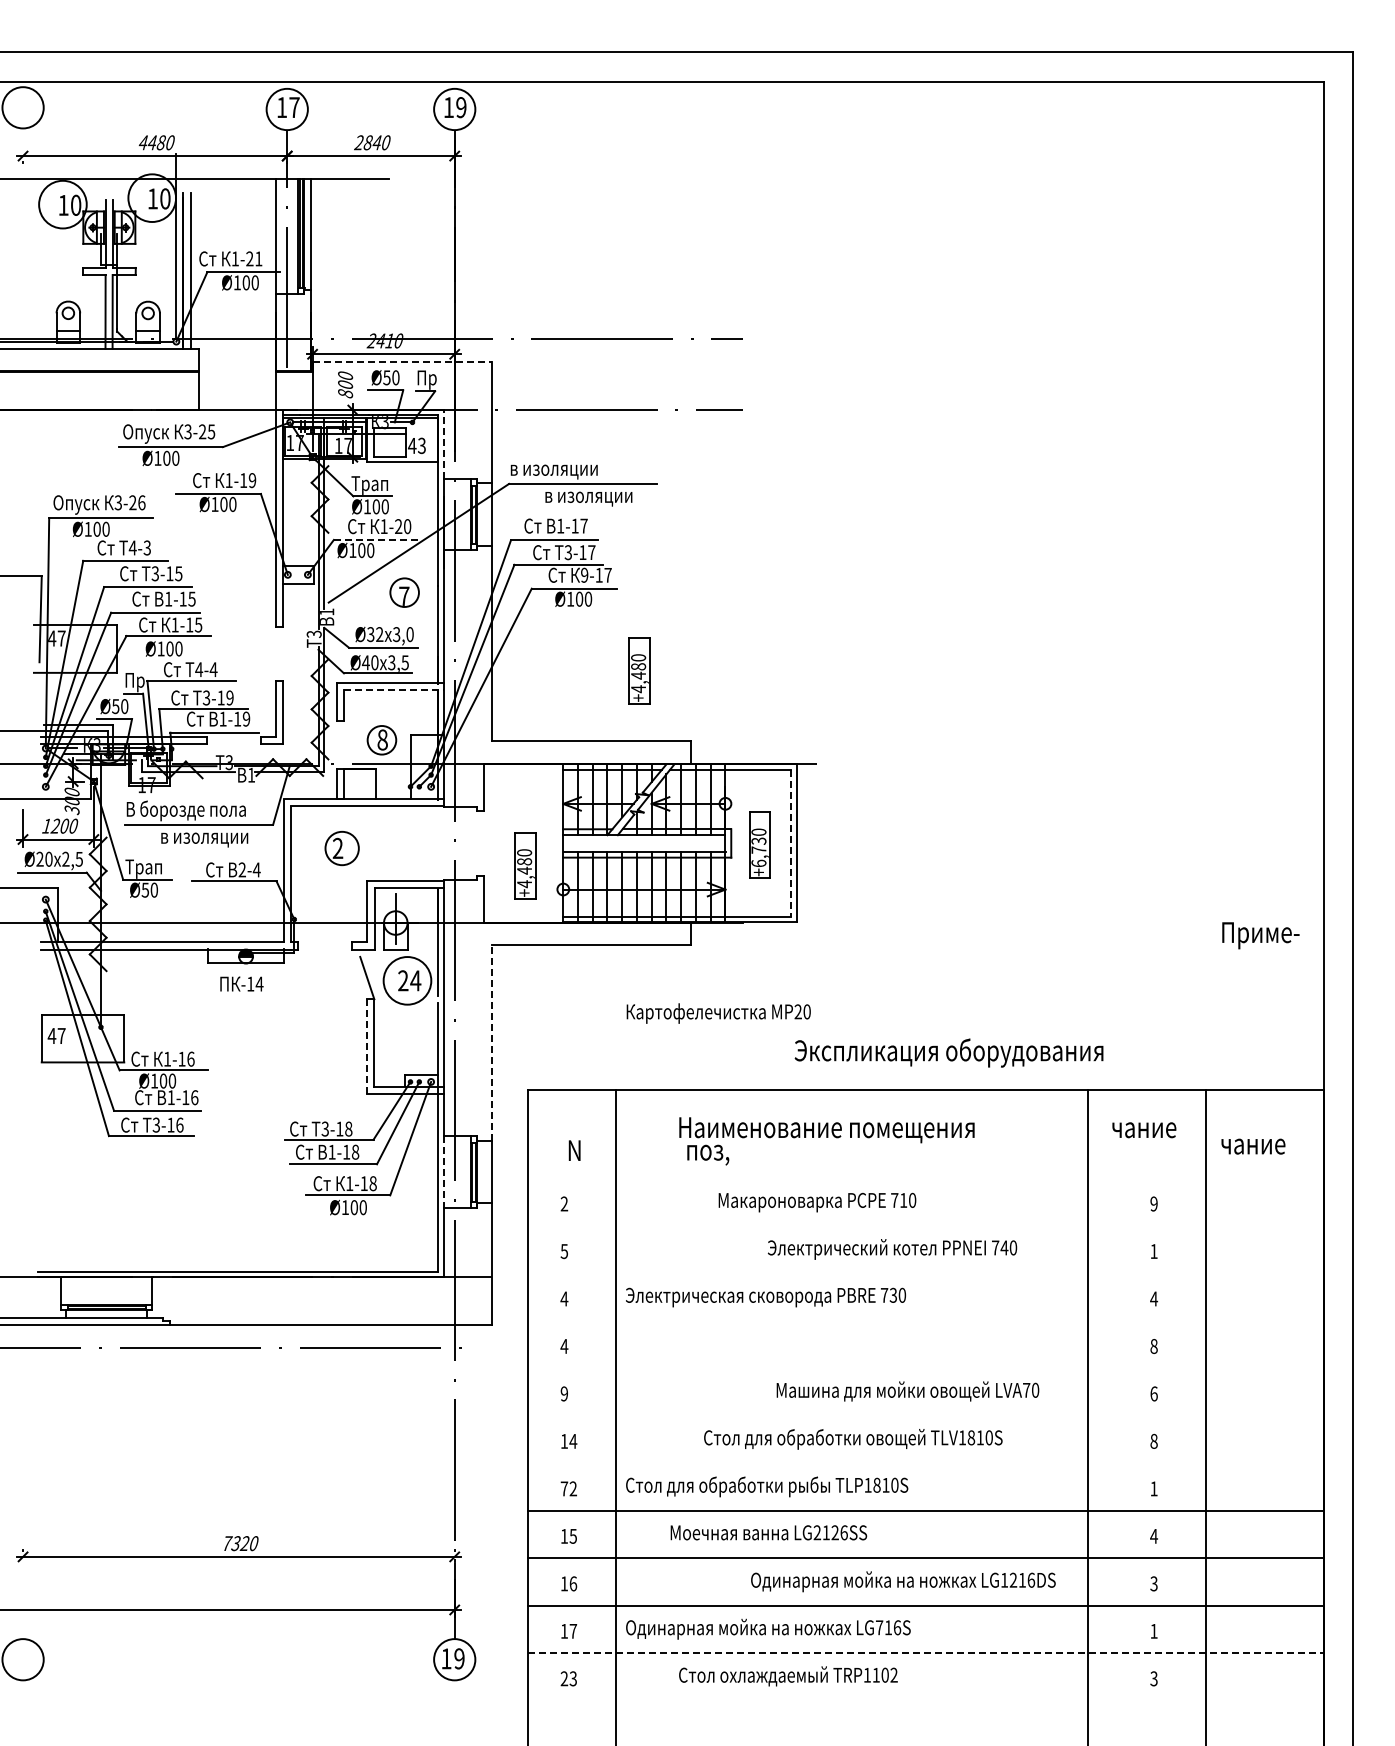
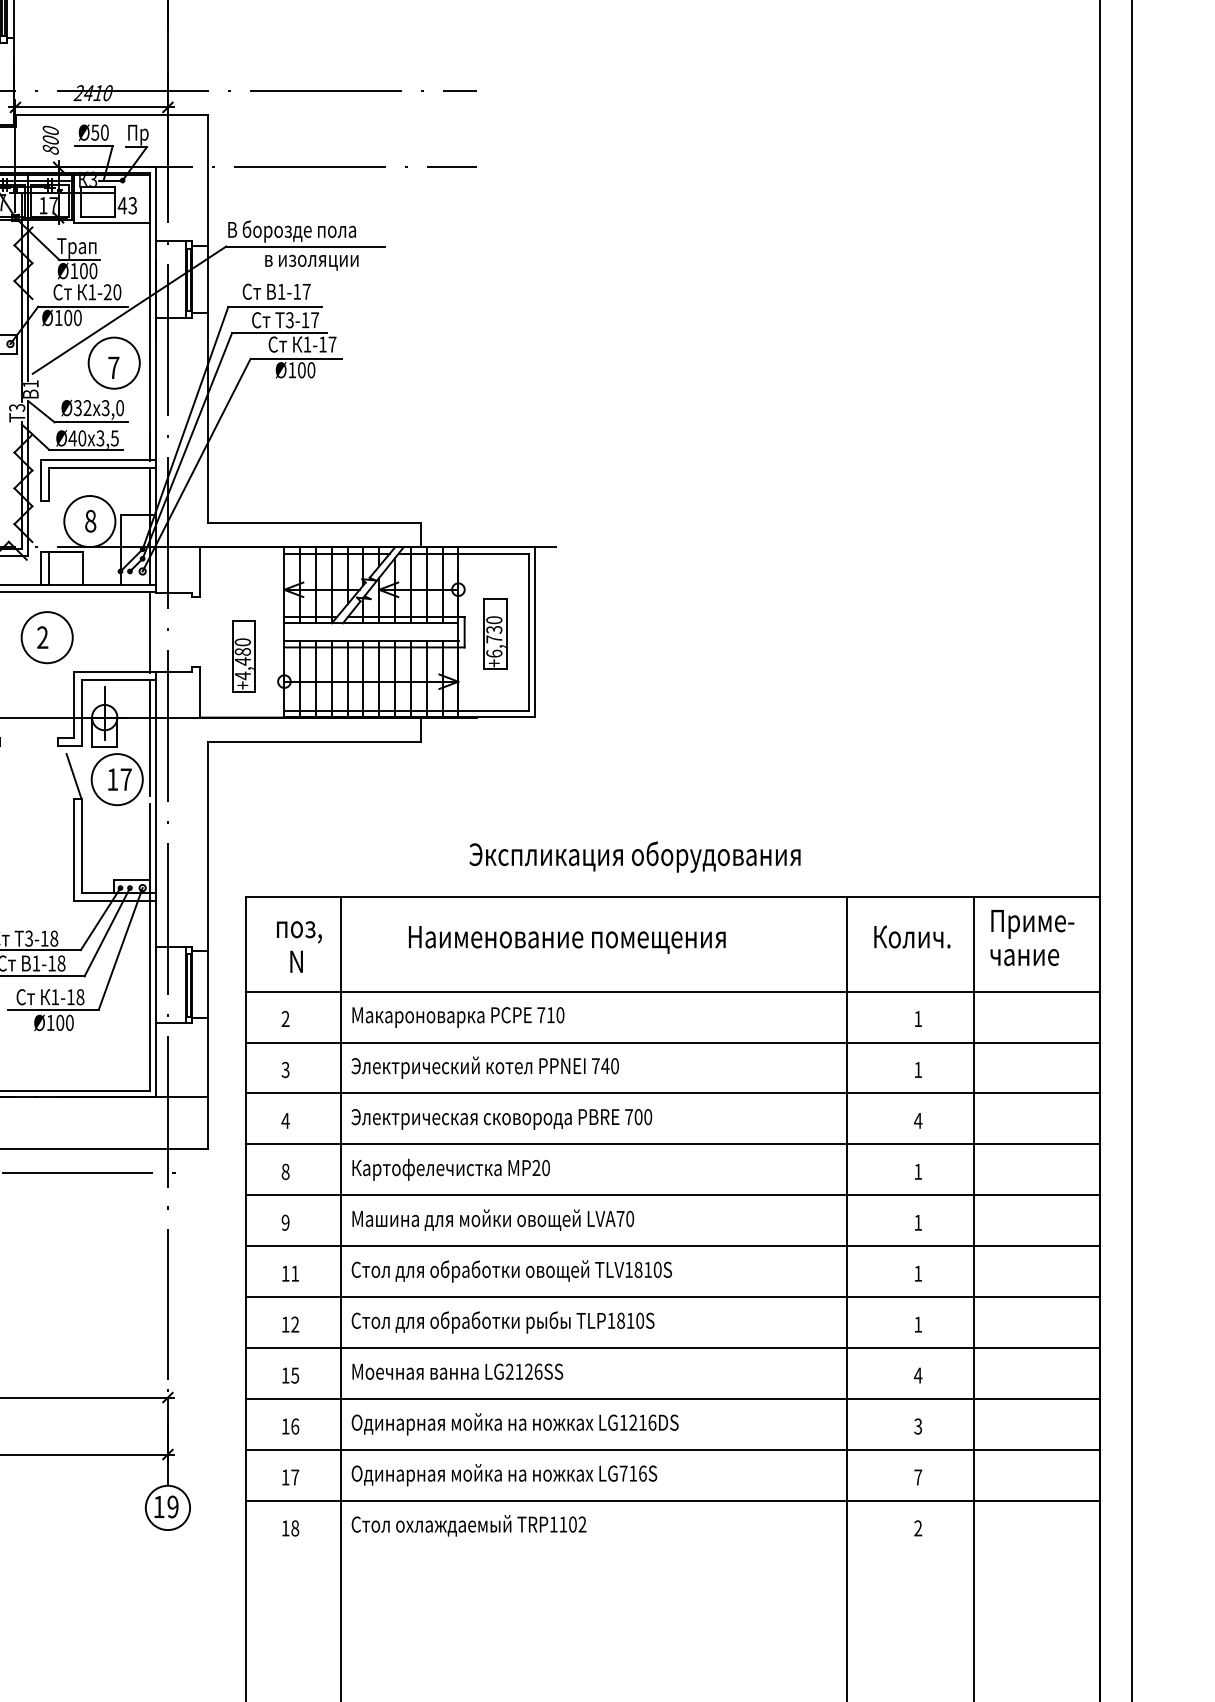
line: (402, 361) -> (111, 115), dashed -> solid
line: (443, 444) -> (155, 204), dashed -> solid
text: (569, 469) -> (291, 231), в изоляции -> В борозде пола
line: (375, 539) -> (82, 306), dashed -> solid
text: (584, 574) -> (307, 343), 9-17 -> 1-17
circle: (404, 592) -> (114, 363), size x1.67
part: (639, 670) -> (366, 446), removed
line: (393, 690) -> (102, 468), dashed -> solid
circle: (381, 740) -> (89, 521), size x1.67
line: (438, 843) -> (150, 632), added
line: (790, 843) -> (528, 632), dashed -> solid
circle: (342, 848) -> (47, 637), size x1.43
text: (1260, 935) -> (1032, 924), moved
text: (409, 980) -> (119, 779), 24 -> 17
text: (718, 1013) -> (450, 1169), moved
line: (491, 1043) -> (207, 846), dashed -> solid
line: (367, 1046) -> (74, 850), dashed -> solid
text: (948, 1052) -> (634, 856), moved
text: (1148, 1127) -> (912, 936), чание -> Колич.
text: (708, 1154) -> (299, 931), moved
line: (443, 1172) -> (155, 985), dashed -> solid
line: (925, 1178) -> (672, 991), added
text: (817, 1202) -> (458, 1017), moved
text: (1153, 1203) -> (917, 1018), 9 -> 1
line: (925, 1225) -> (672, 1042), added
text: (892, 1249) -> (485, 1067), moved
text: (564, 1251) -> (285, 1069), 5 -> 3
line: (925, 1273) -> (672, 1093), added
text: (893, 1295) -> (638, 1117), 730 -> 700
line: (925, 1320) -> (672, 1144), added
text: (564, 1346) -> (285, 1171), 4 -> 8
text: (1153, 1346) -> (917, 1171), 8 -> 1
line: (925, 1368) -> (672, 1195), added
text: (907, 1391) -> (492, 1220), moved
text: (1153, 1393) -> (917, 1222), 6 -> 1
line: (925, 1415) -> (672, 1245), added
text: (853, 1439) -> (512, 1271), moved
text: (1153, 1440) -> (917, 1272), 8 -> 1
text: (573, 1441) -> (295, 1273), 14 -> 11
line: (925, 1463) -> (672, 1297), added
text: (564, 1488) -> (285, 1324), 72 -> 12
text: (768, 1532) -> (457, 1371), moved
text: (903, 1581) -> (515, 1424), moved
text: (1153, 1631) -> (917, 1477), 1 -> 7
line: (926, 1653) -> (674, 1501), dashed -> solid
text: (788, 1676) -> (469, 1525), moved
text: (568, 1678) -> (290, 1528), 23 -> 18
text: (1153, 1678) -> (917, 1528), 3 -> 2

